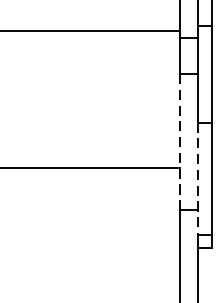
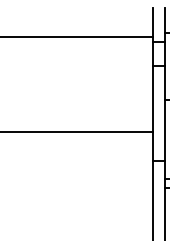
line: (179, 141) -> (152, 113), dashed -> solid
line: (198, 179) -> (165, 139), dashed -> solid

